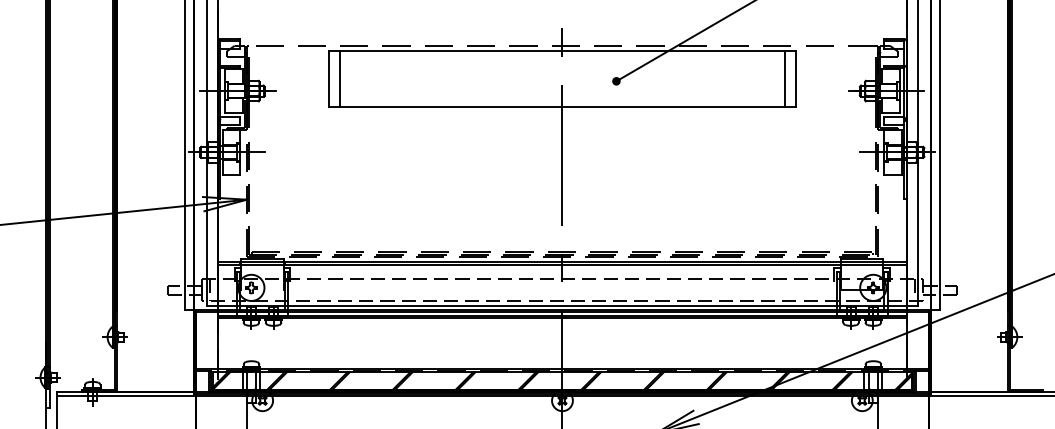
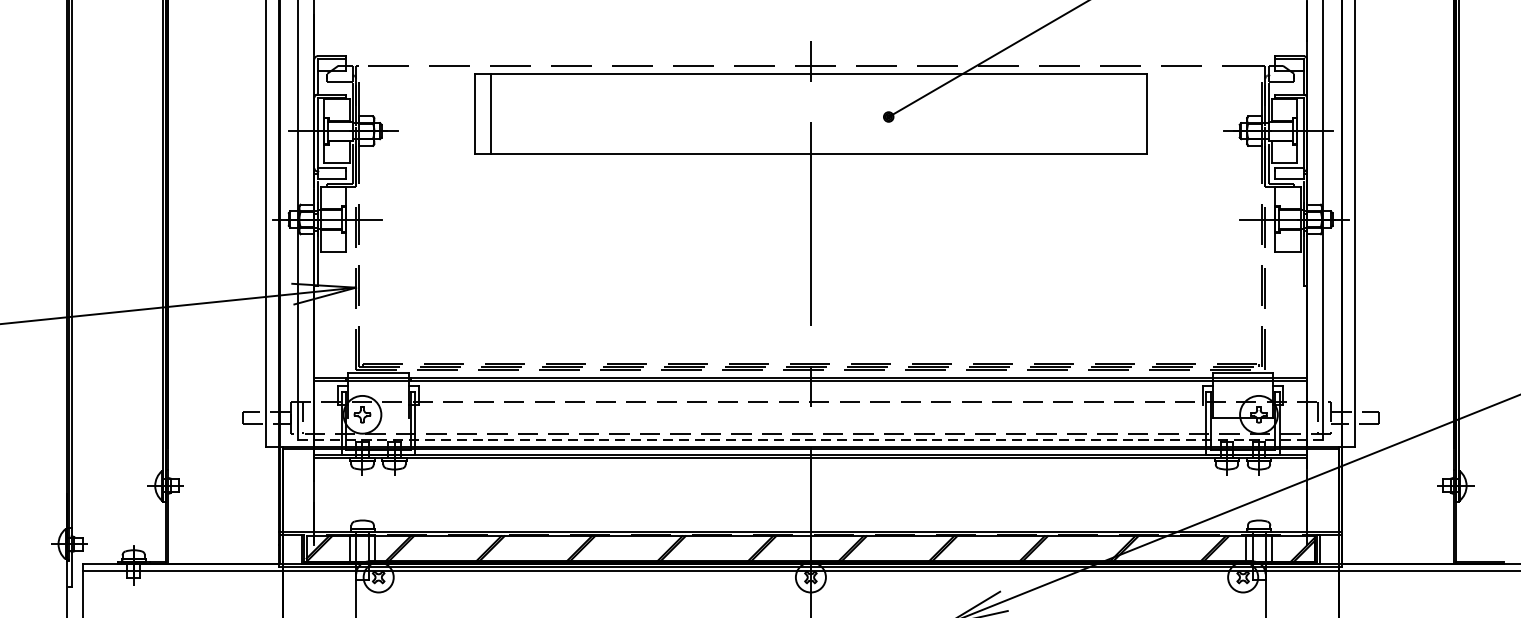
line: (784, 78) -> (1130, 112), removed
line: (561, 305) -> (809, 440), solid -> dashed

